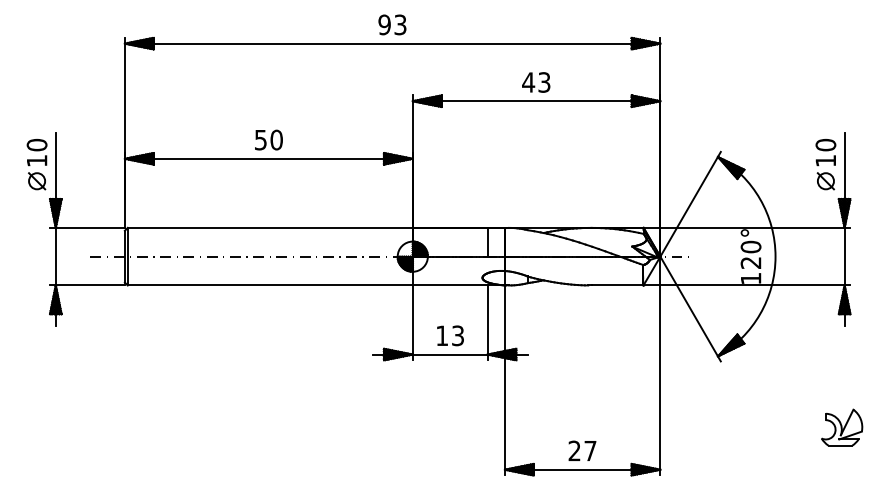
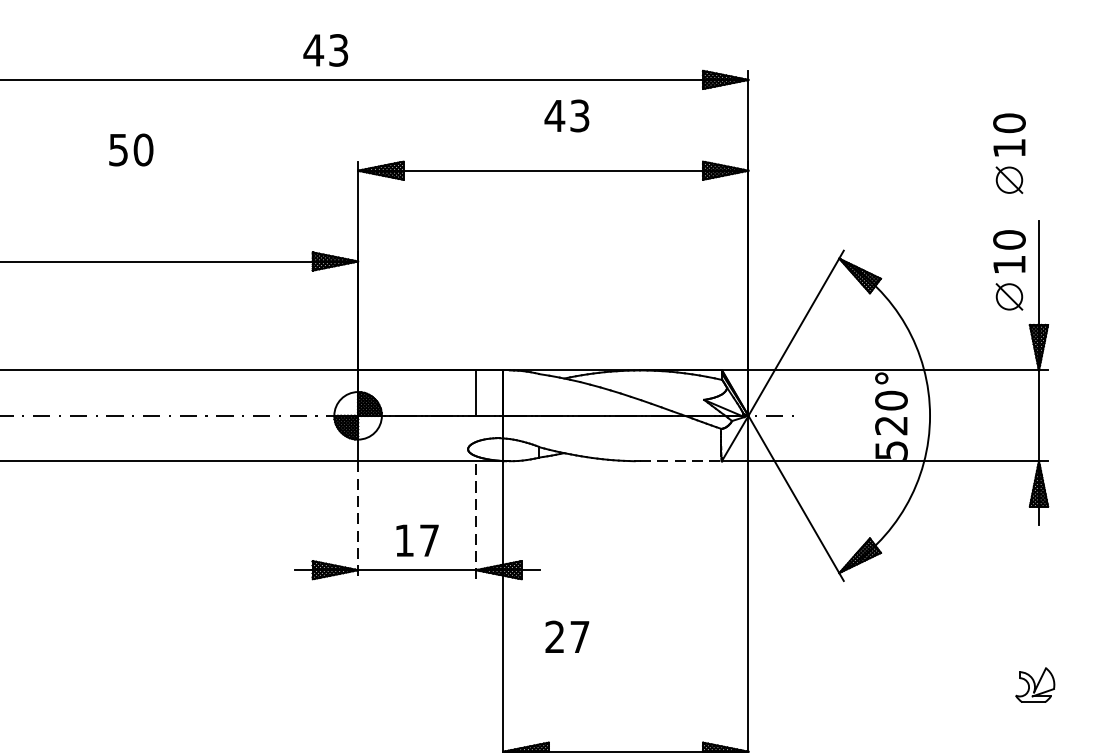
text: (384, 24) -> (313, 49), 93 -> 43
text: (536, 82) -> (567, 115), moved
part: (825, 90) -> (1008, 153), added
text: (268, 139) -> (130, 149), moved
text: (751, 278) -> (892, 450), 120° -> 520°
line: (617, 285) -> (680, 461), solid -> dashed
line: (487, 322) -> (475, 519), solid -> dashed
line: (412, 323) -> (357, 521), solid -> dashed
text: (457, 335) -> (428, 540), 13 -> 17
part: (842, 427) -> (1035, 685), size x0.6
text: (582, 450) -> (567, 636), moved

